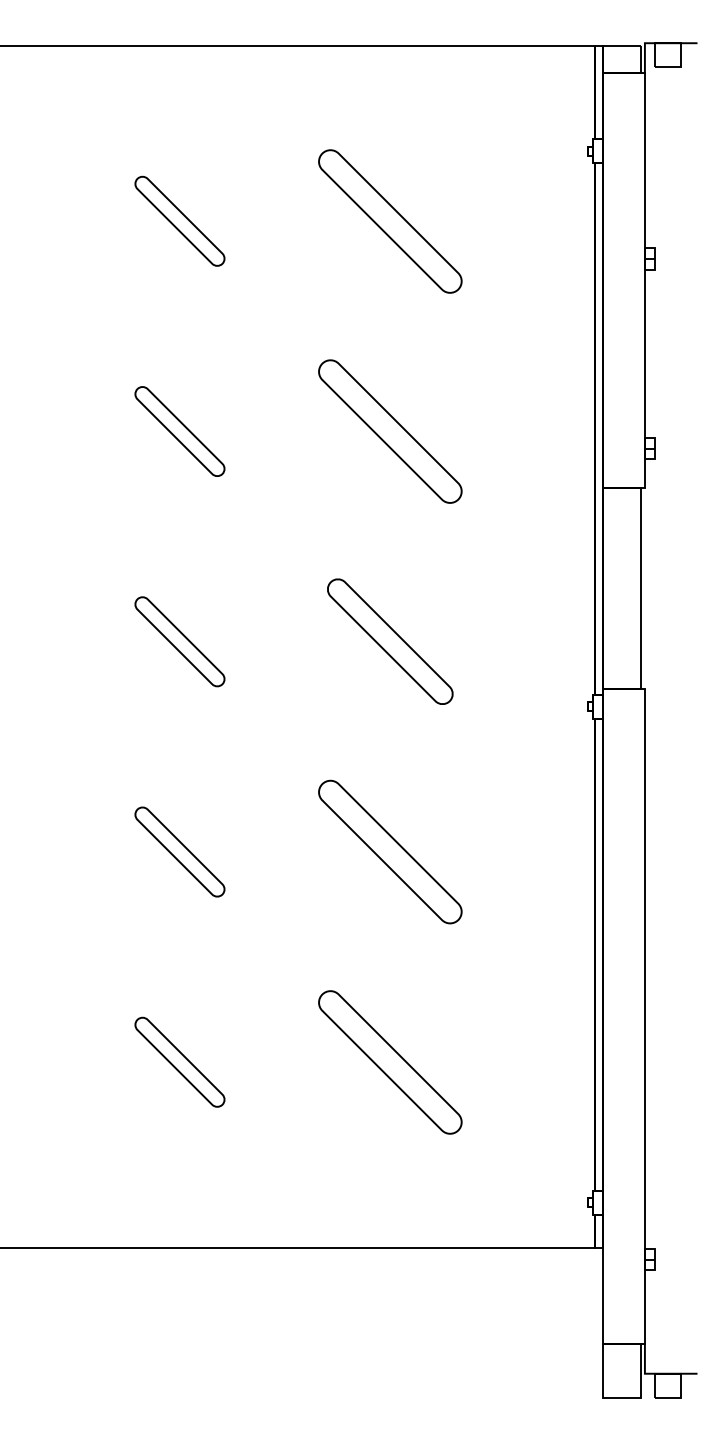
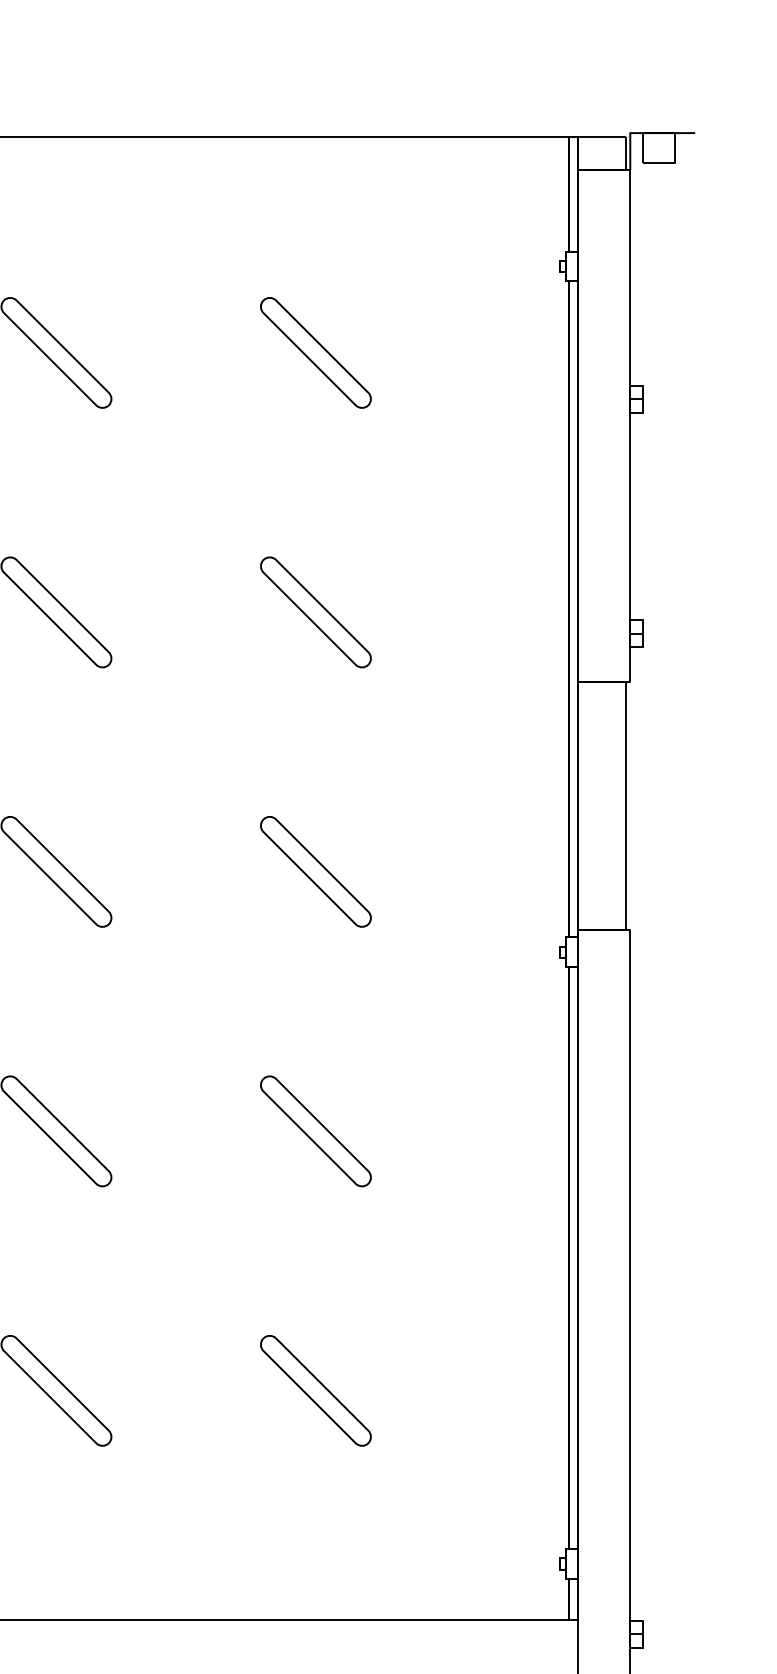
part: (389, 220) -> (315, 351), size x0.62
part: (389, 431) -> (315, 612), size x0.62
part: (389, 641) -> (315, 871), size x0.71
part: (389, 851) -> (315, 1130), size x0.62
part: (389, 1061) -> (315, 1389), size x0.62

